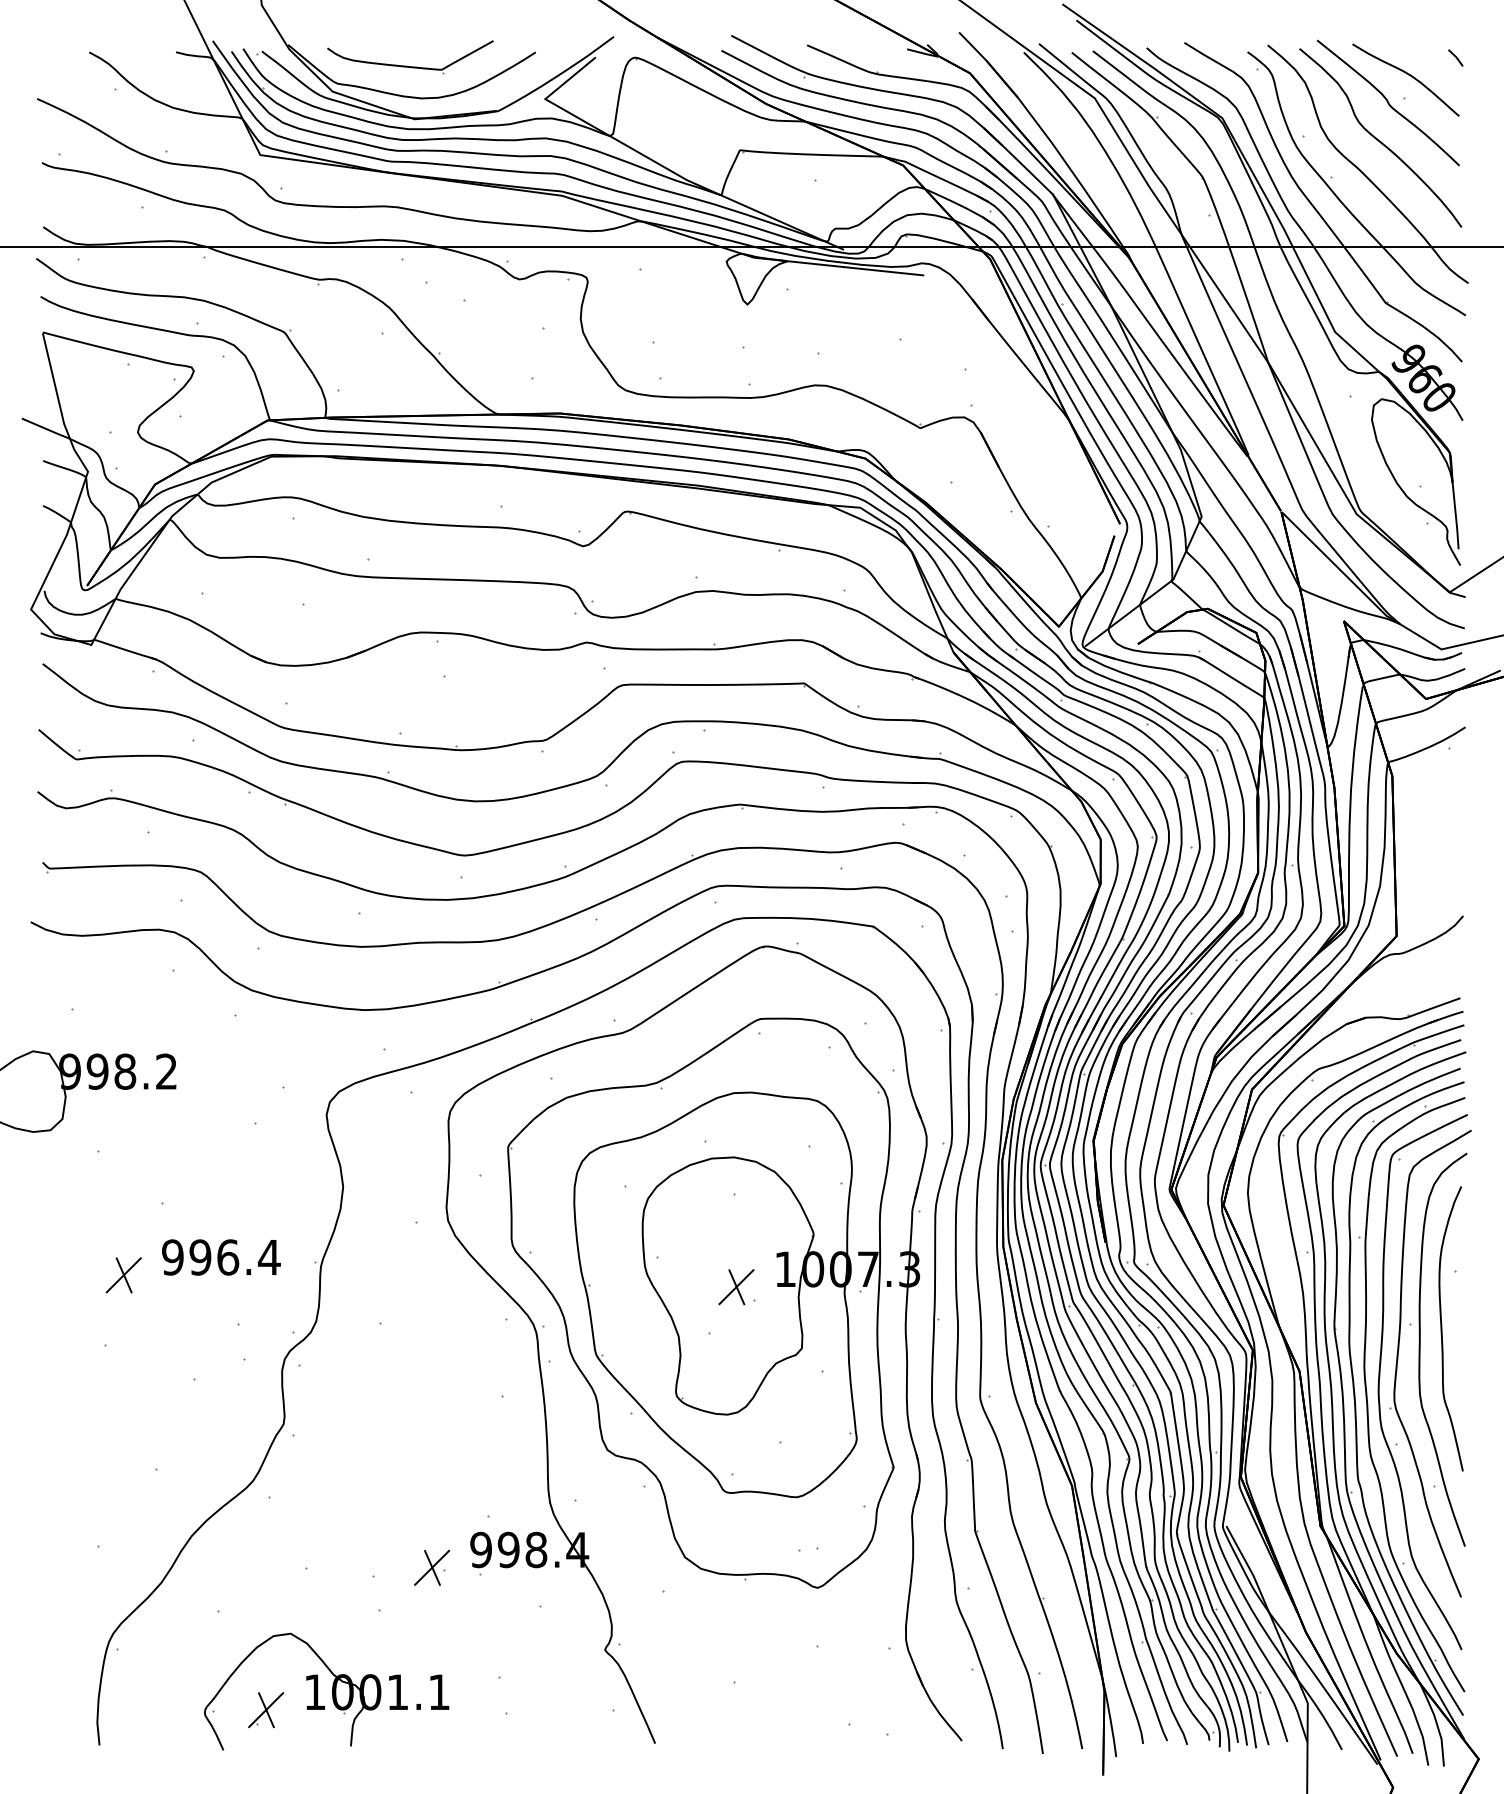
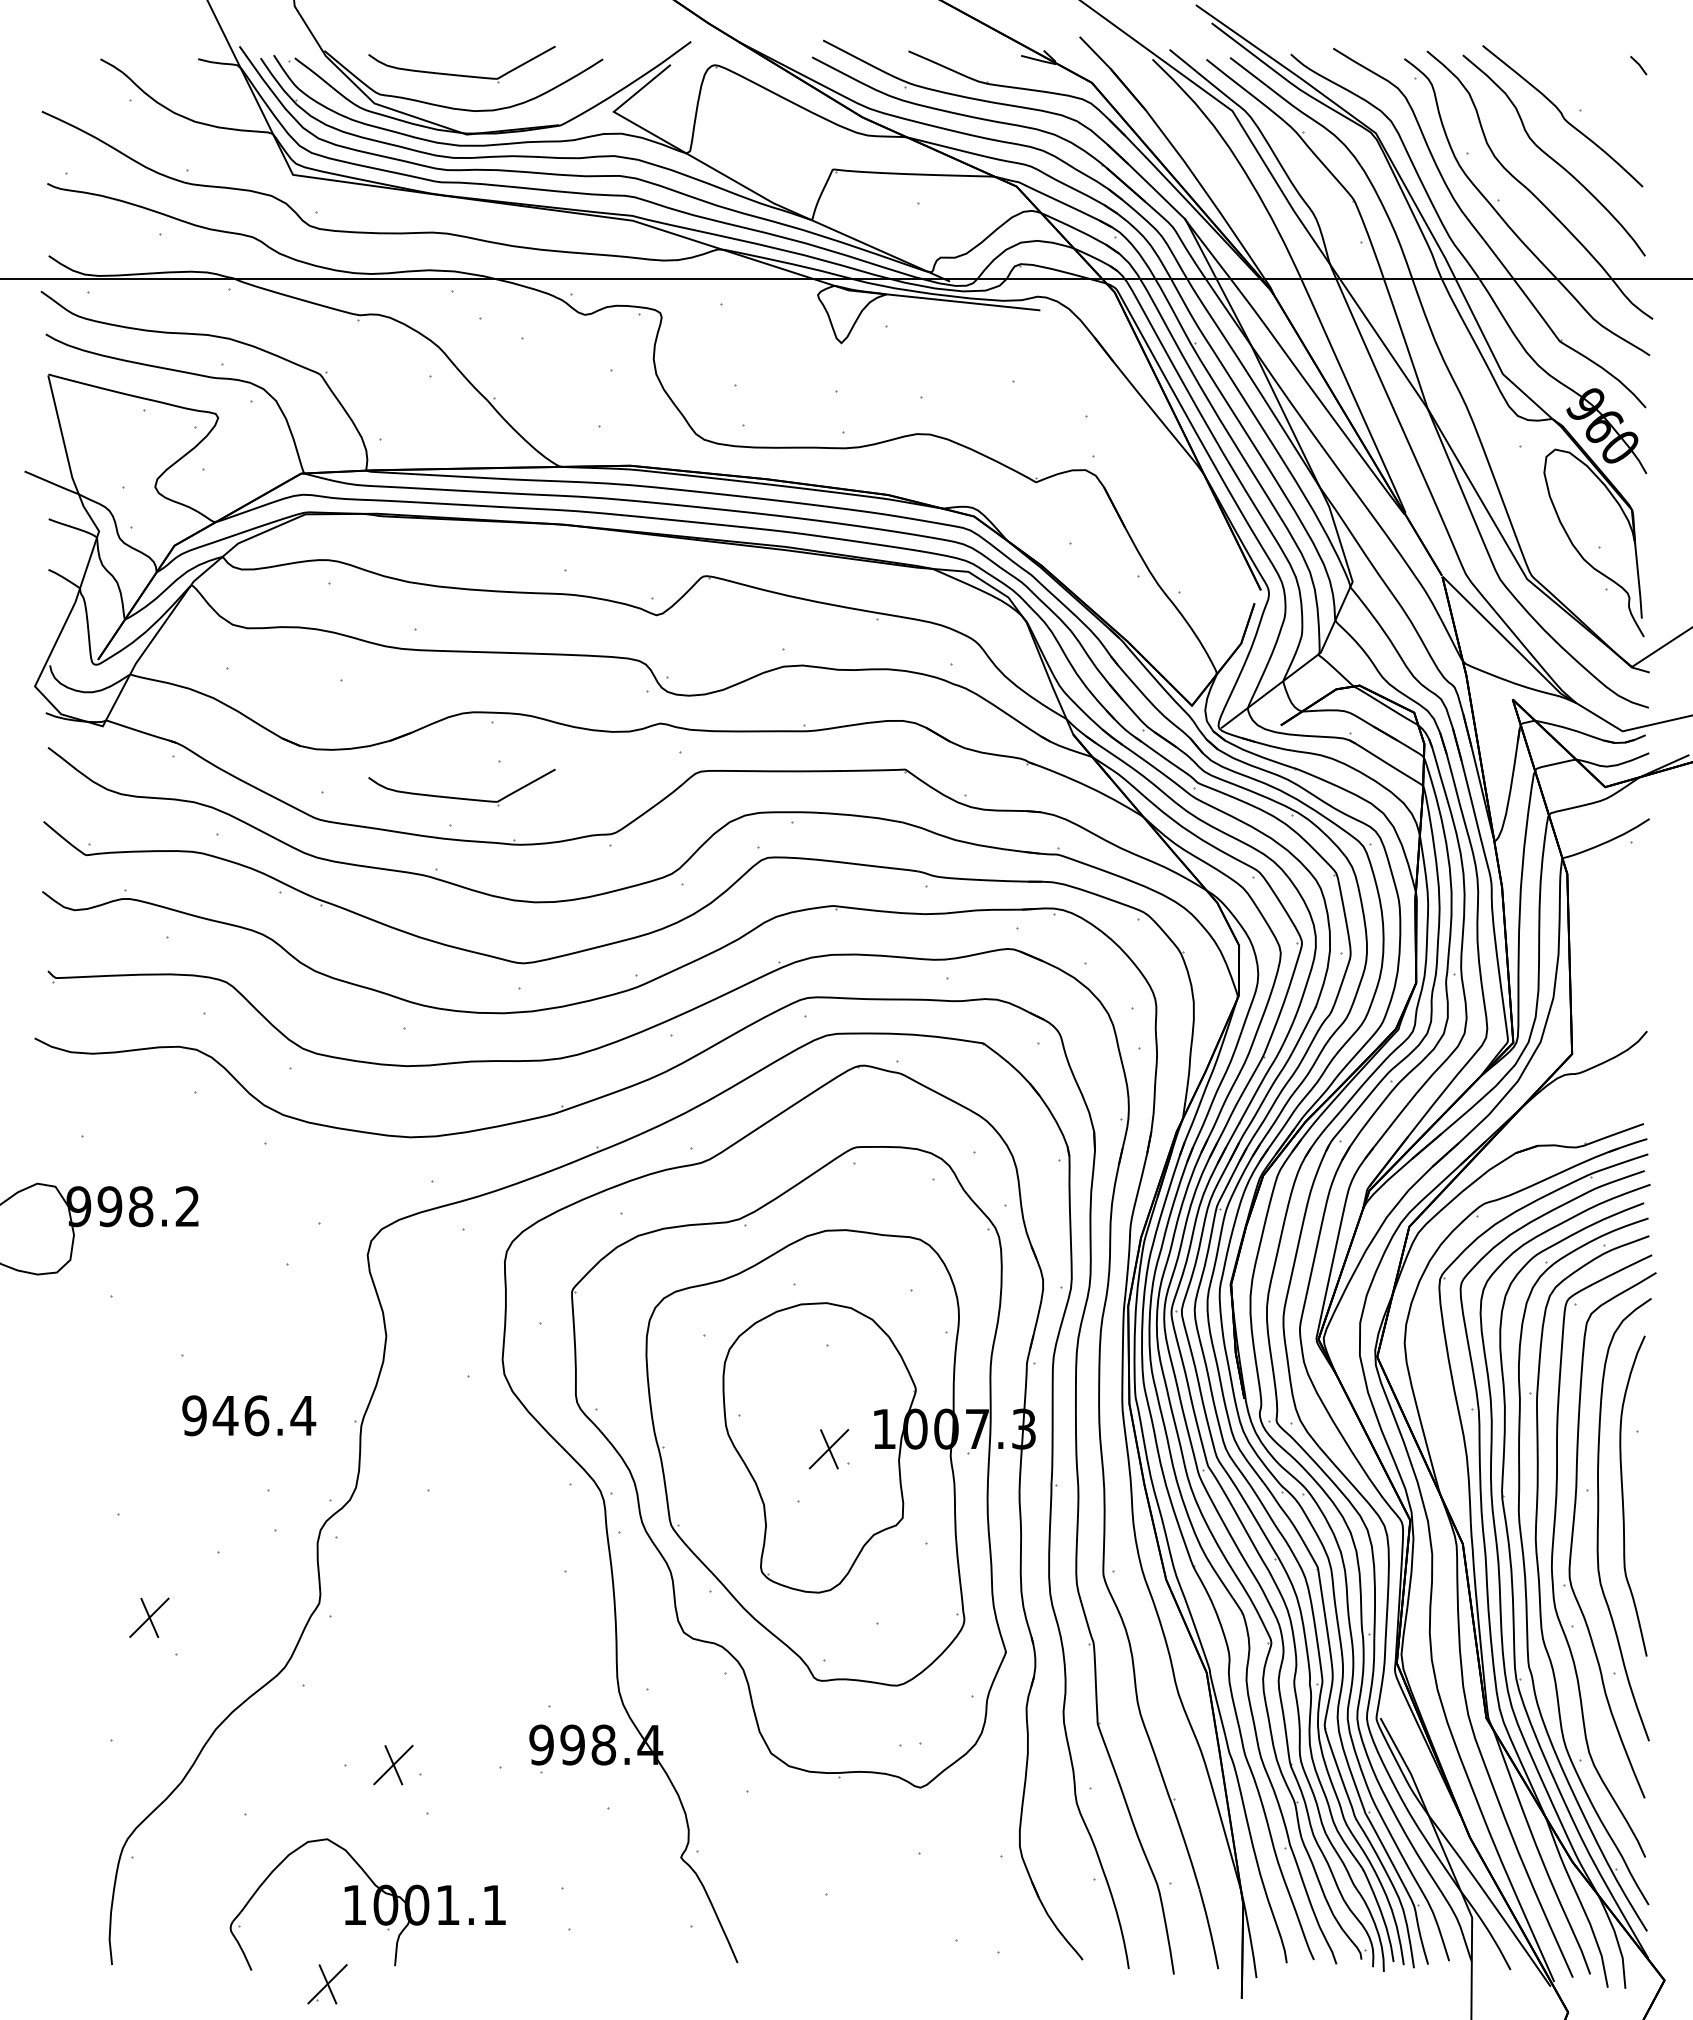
curve: (1407, 74) -> (1584, 84), removed
part: (409, 708) -> (461, 797), added
text: (200, 1257) -> (225, 1415), 996.4 -> 946.4
part: (123, 1275) -> (149, 1617), moved
part: (432, 1567) -> (393, 1764), moved
part: (266, 1710) -> (327, 1984), moved

